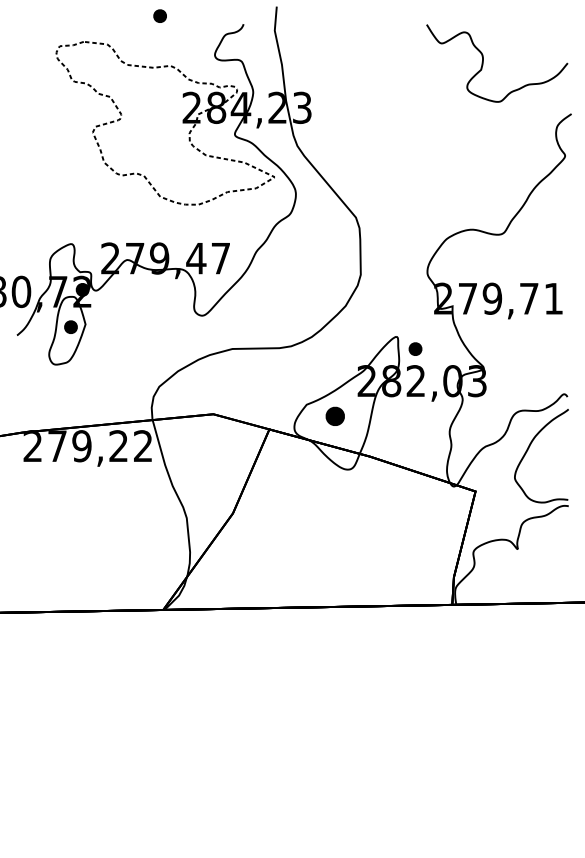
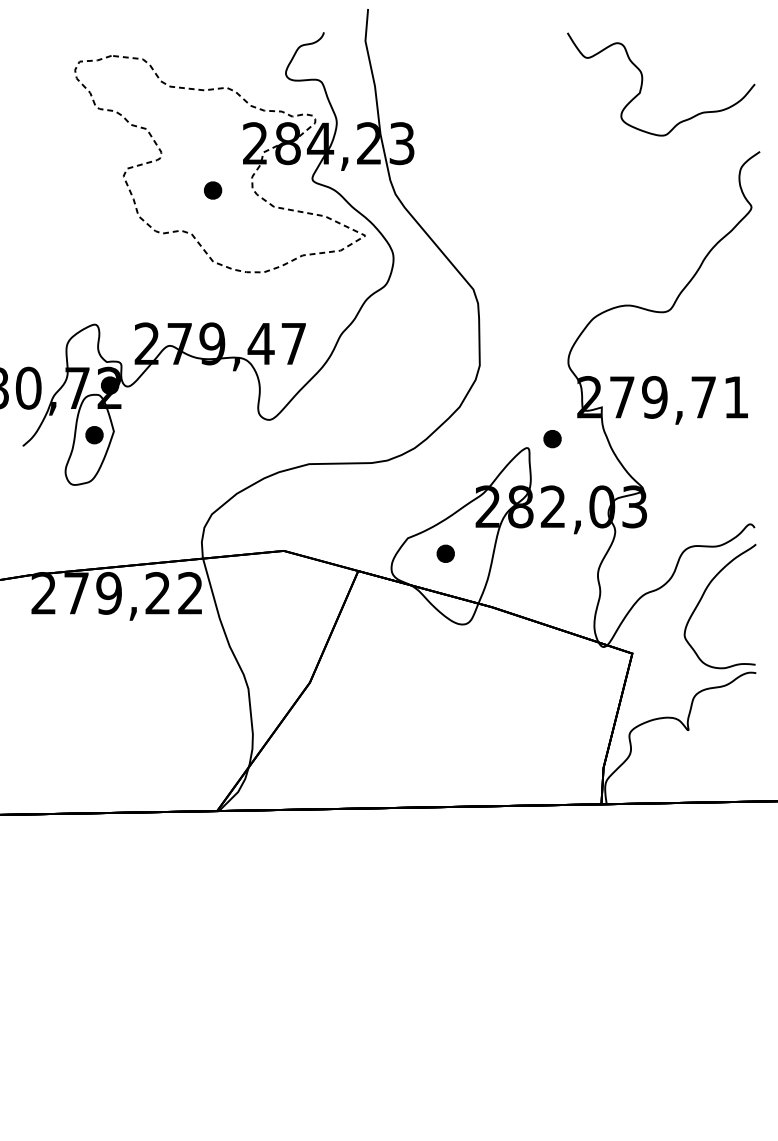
part: (159, 15) -> (212, 189), moved
part: (415, 348) -> (552, 438), moved
part: (334, 416) -> (444, 553), size x0.71

